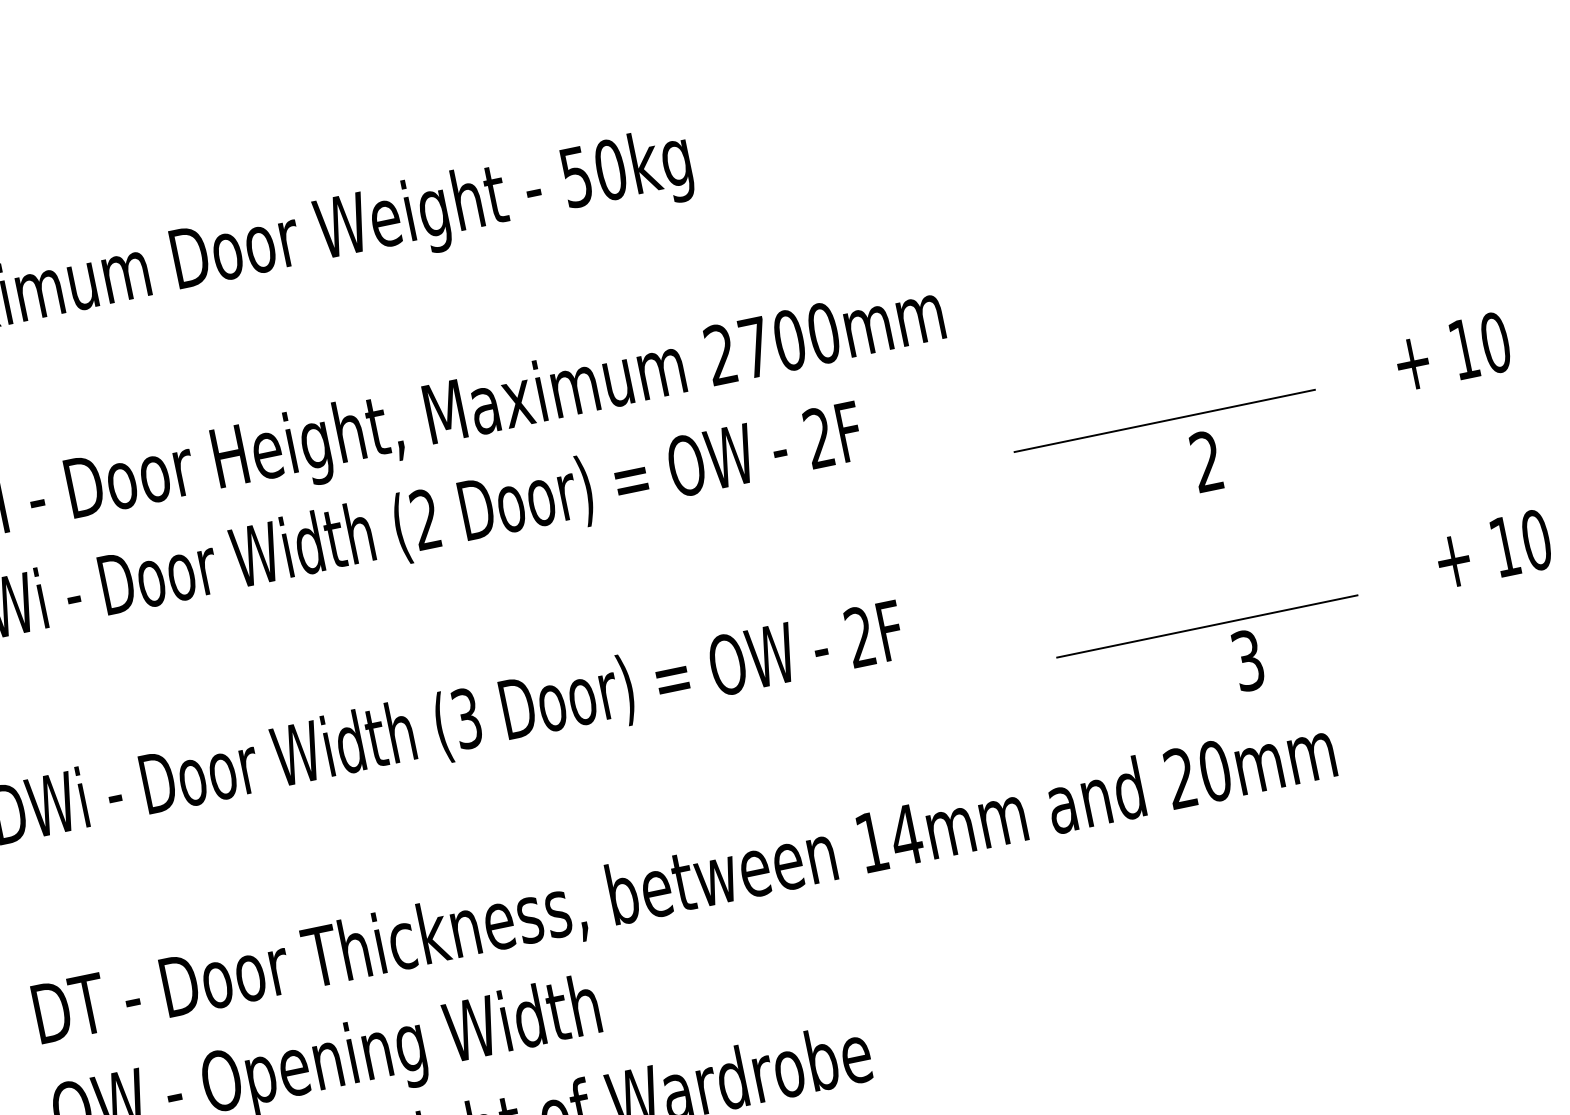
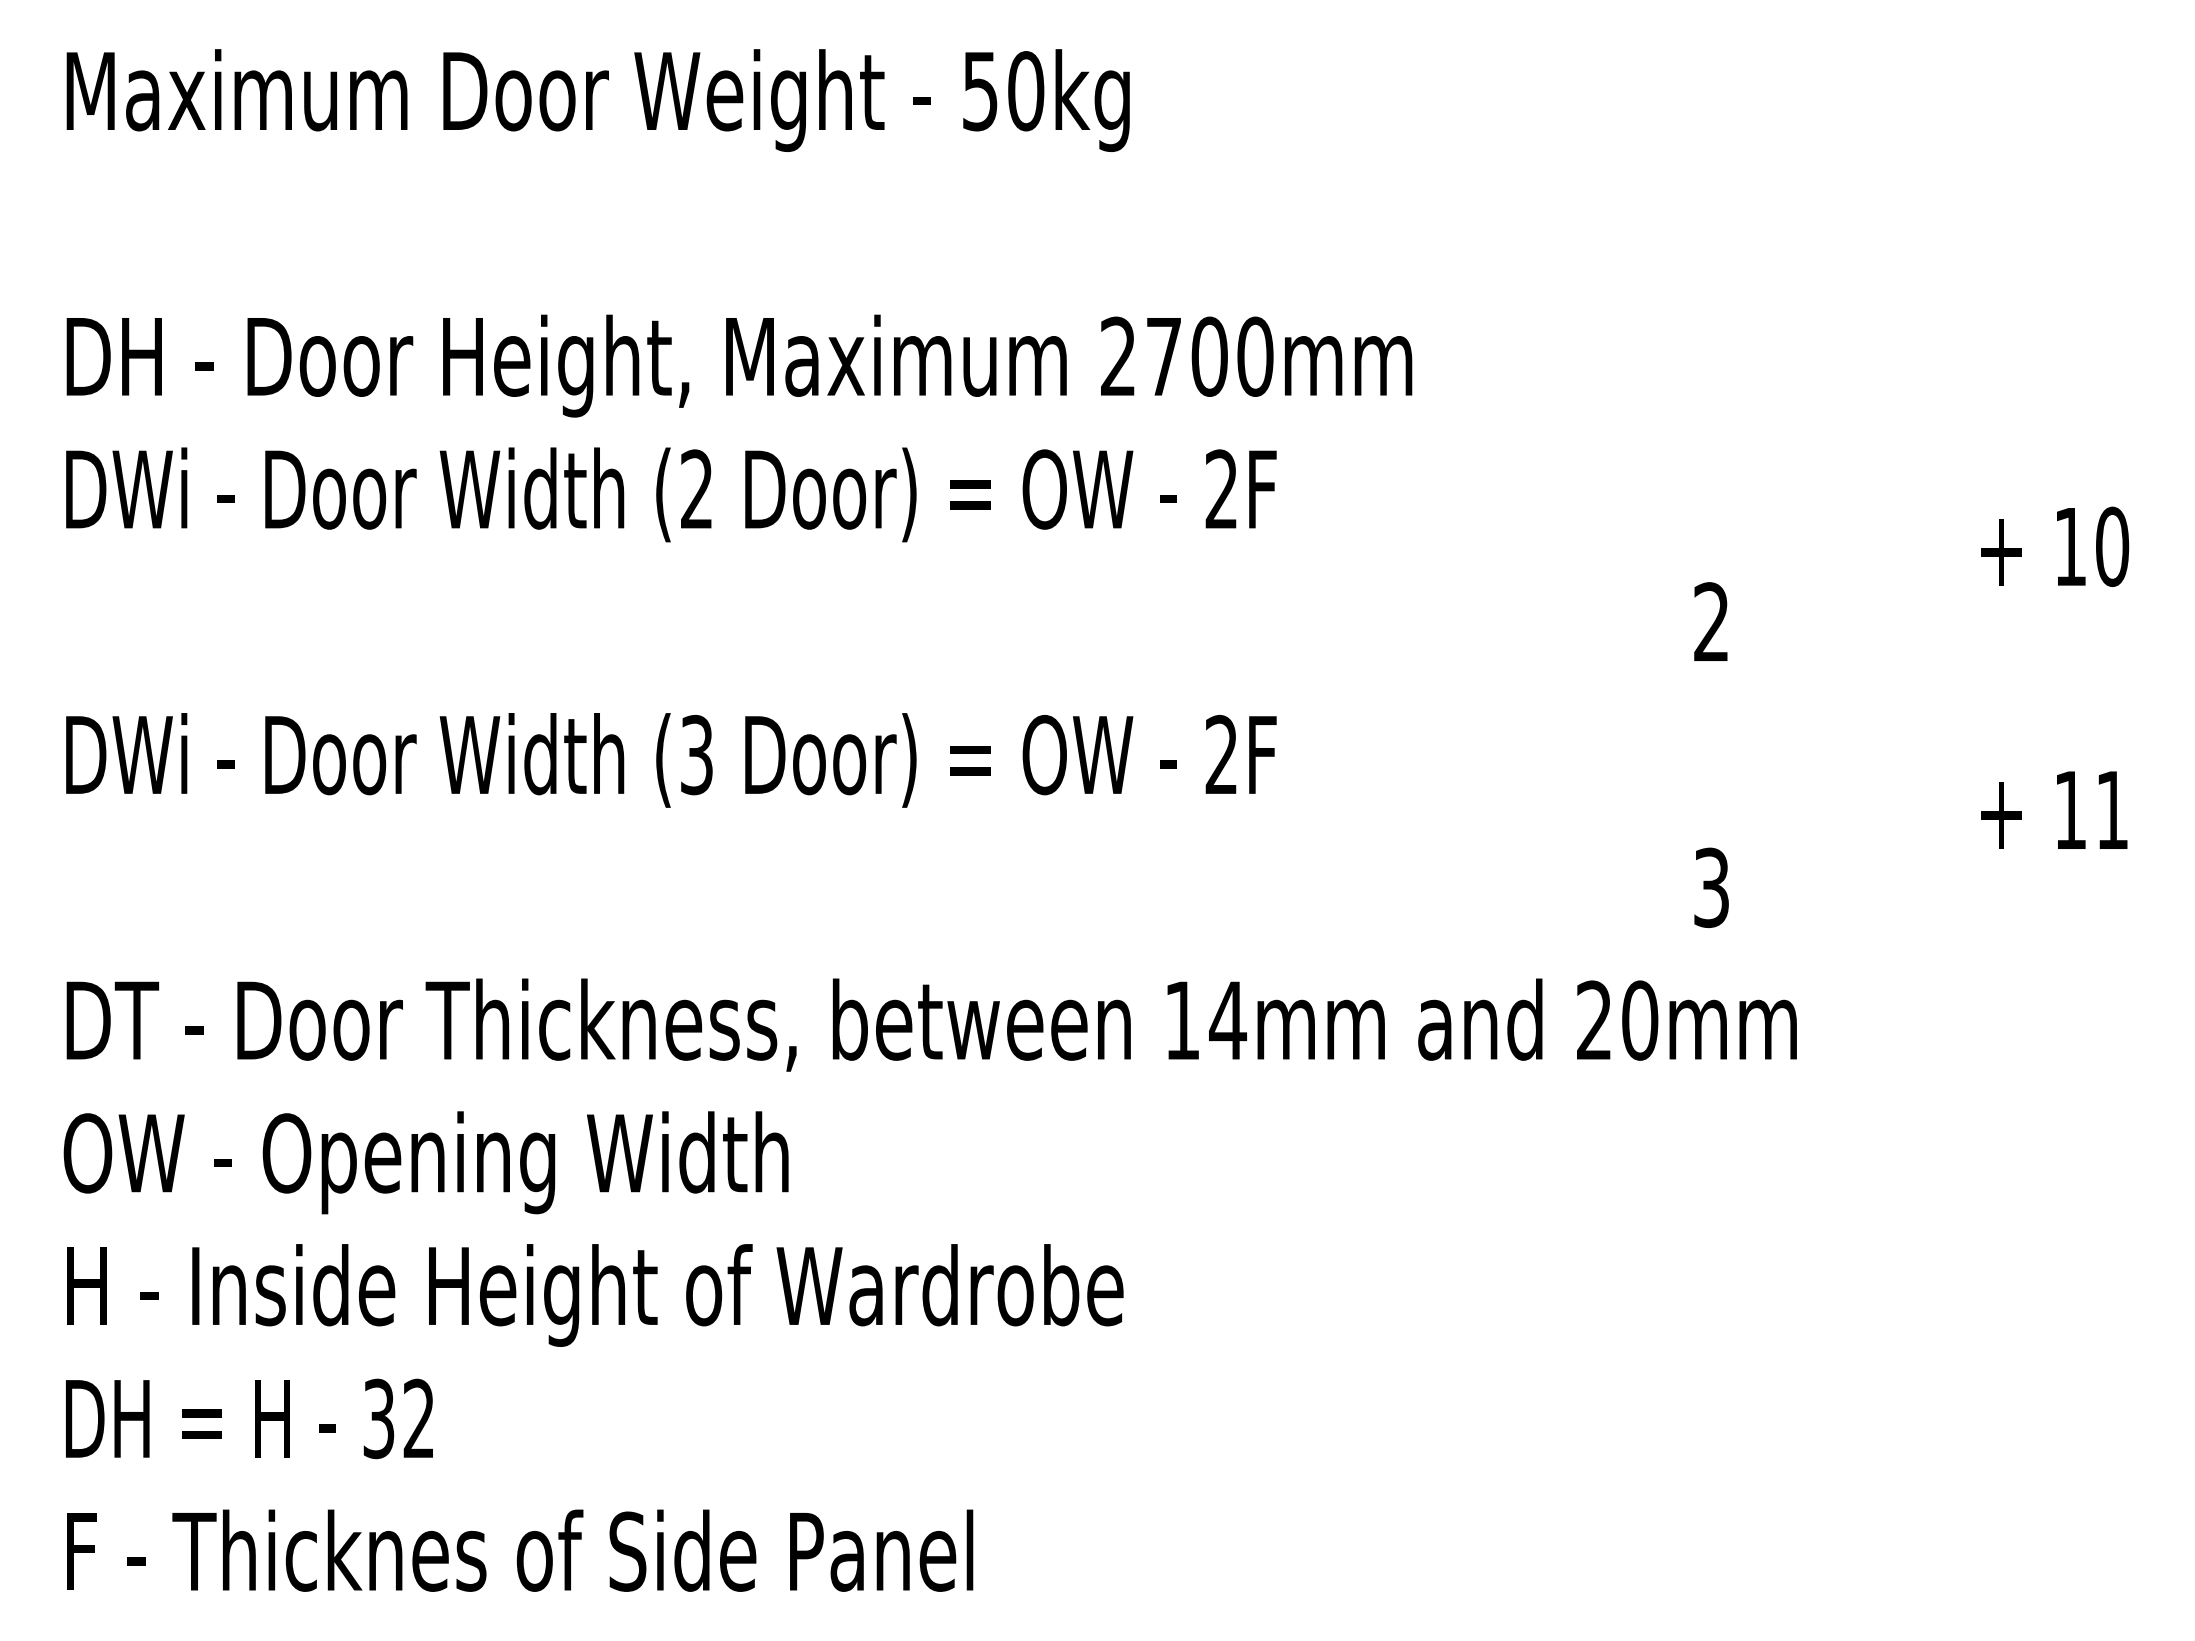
line: (1164, 420) -> (1668, 558), removed
text: (1536, 540) -> (2112, 810), 10 -> 11
line: (1207, 626) -> (1668, 833), removed

